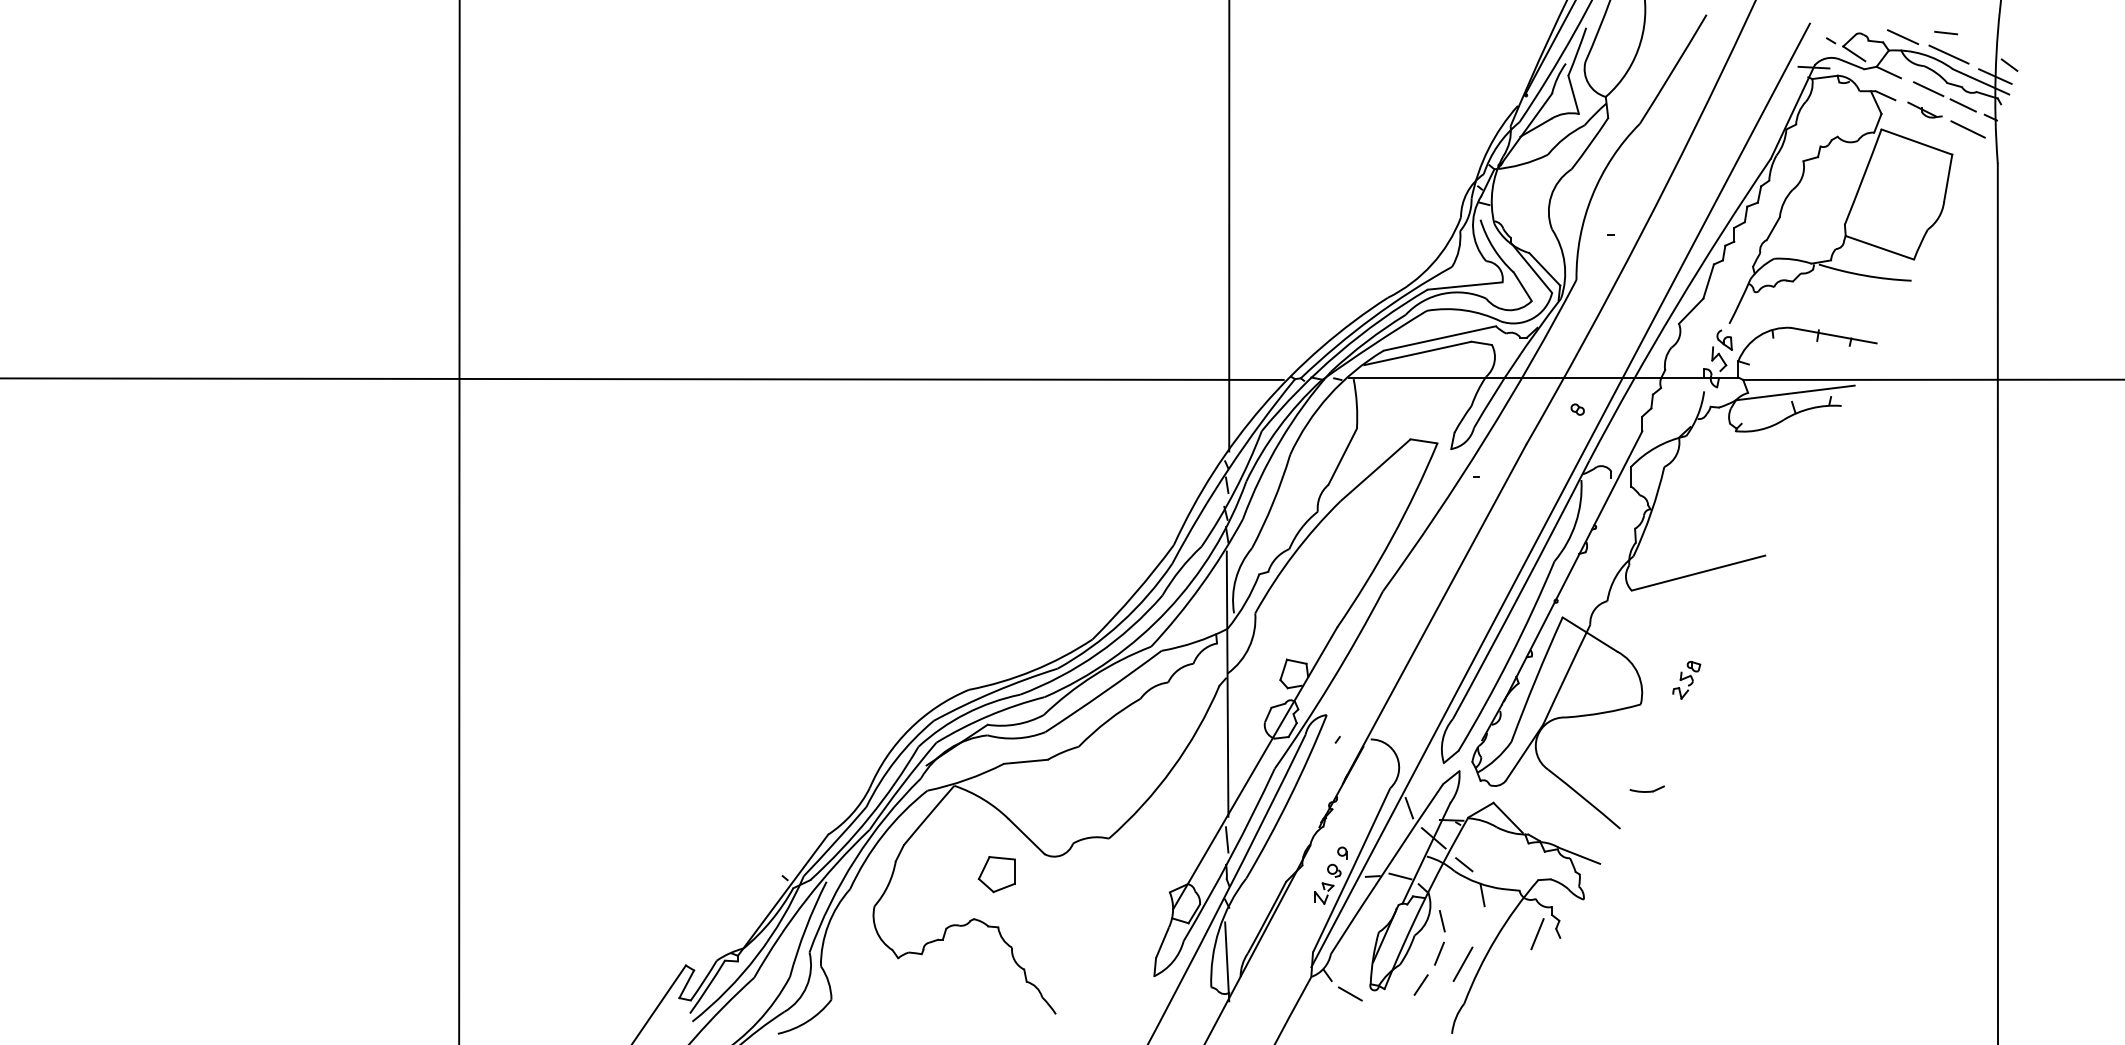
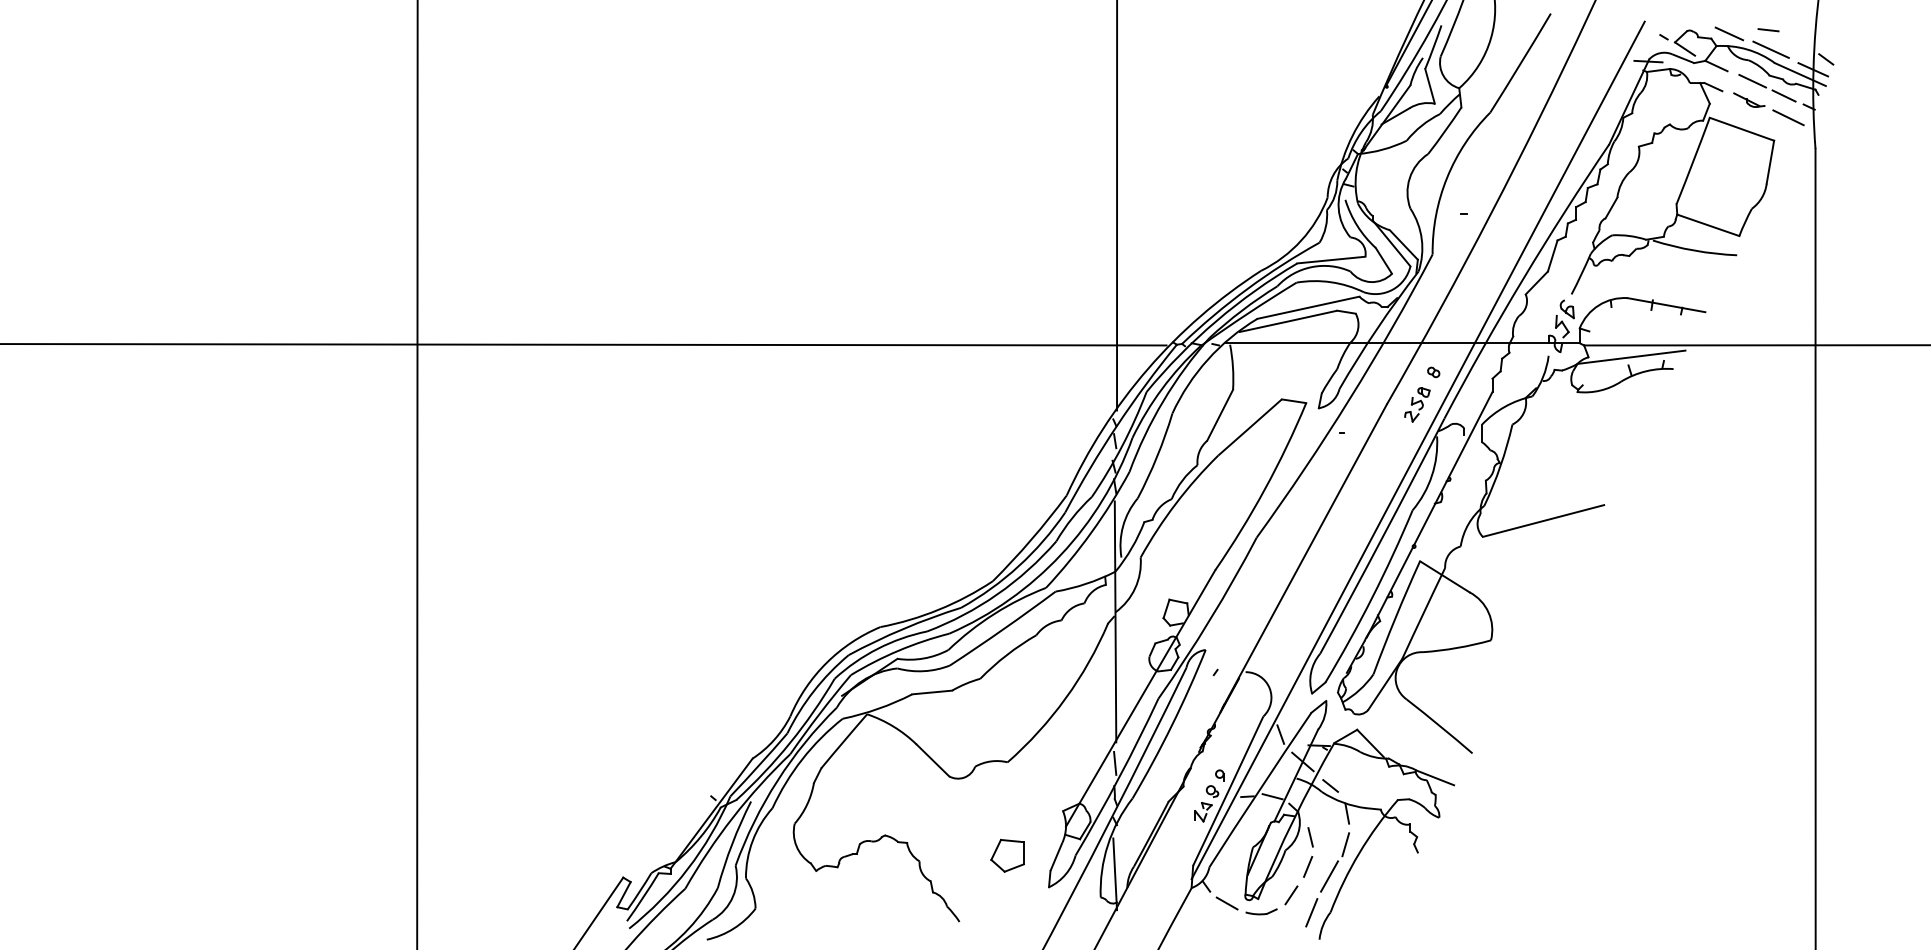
part: (1686, 680) -> (1417, 405), moved
part: (1646, 788) -> (1260, 911), moved
part: (996, 874) -> (1007, 855), moved
line: (1480, 928) -> (1345, 843), added
line: (1537, 934) -> (1311, 913), moved

